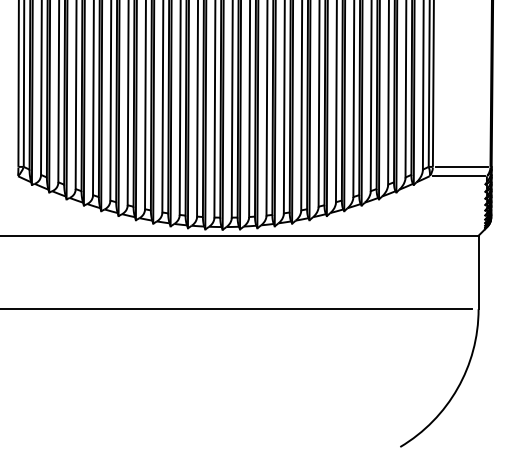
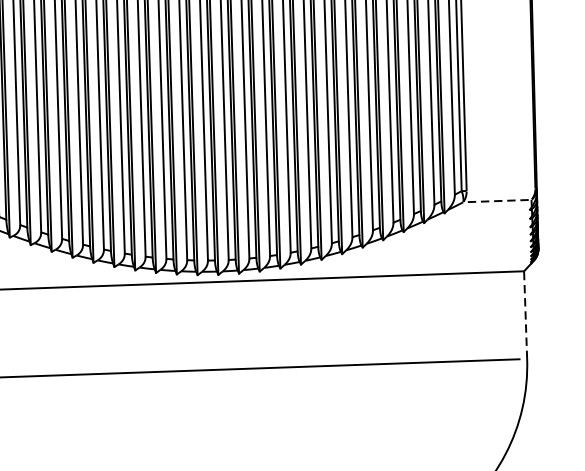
line: (462, 166) -> (501, 189), removed
line: (458, 176) -> (497, 201), solid -> dashed
line: (478, 272) -> (525, 315), solid -> dashed

